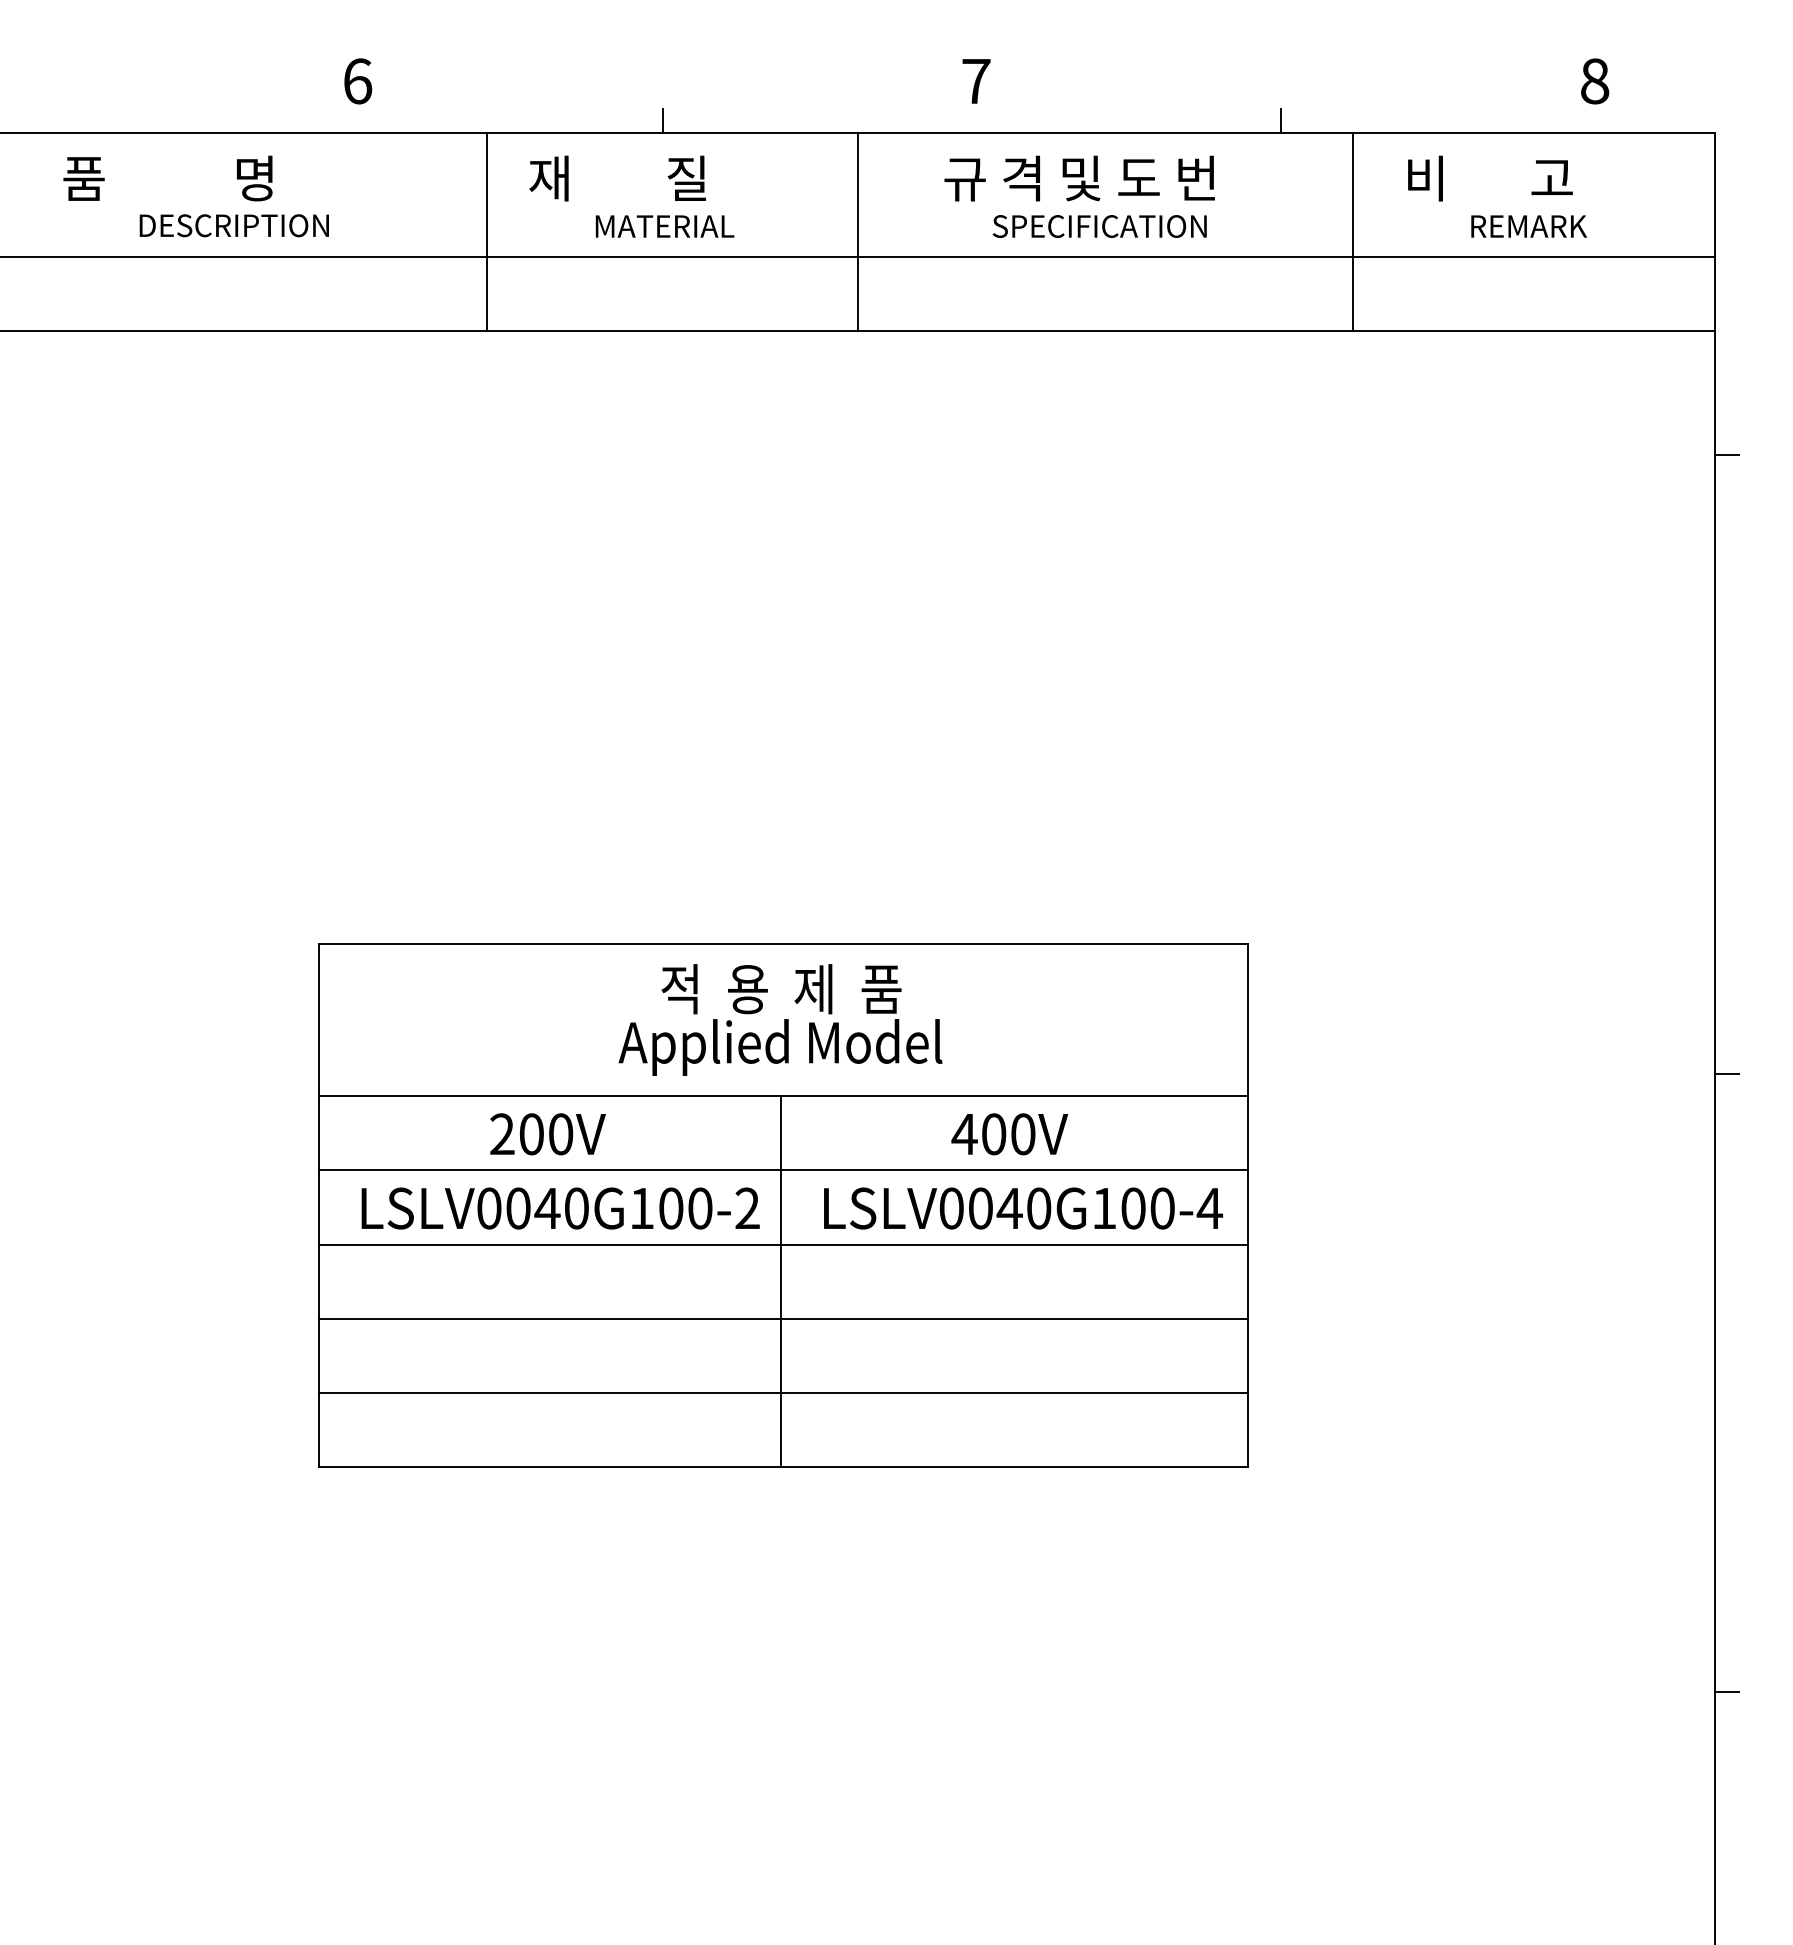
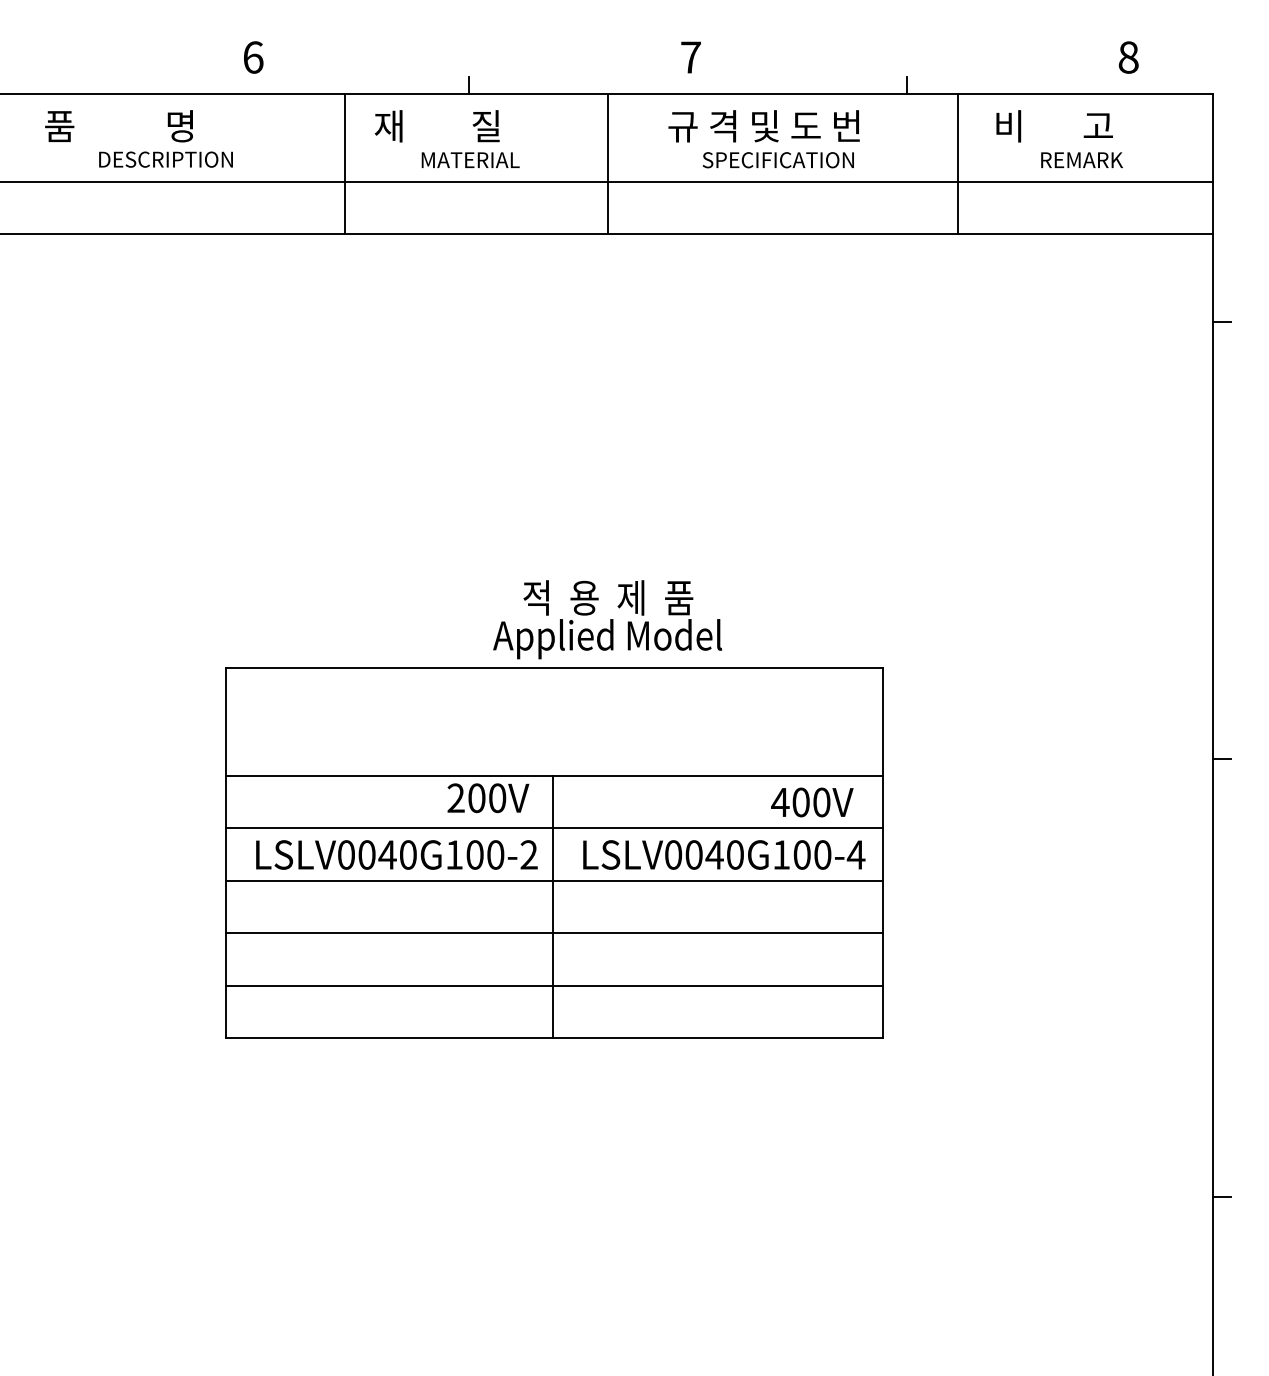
text: (780, 1019) -> (607, 619), moved
text: (547, 1134) -> (488, 798), moved
text: (1009, 1134) -> (812, 802), moved

